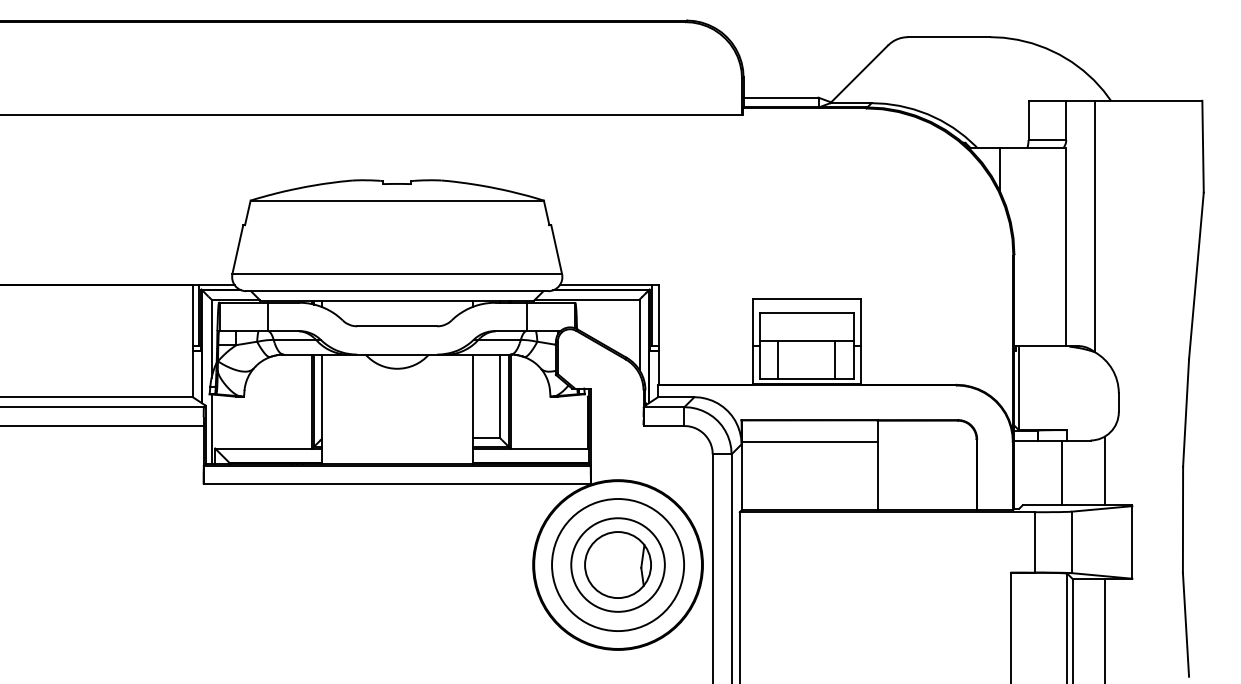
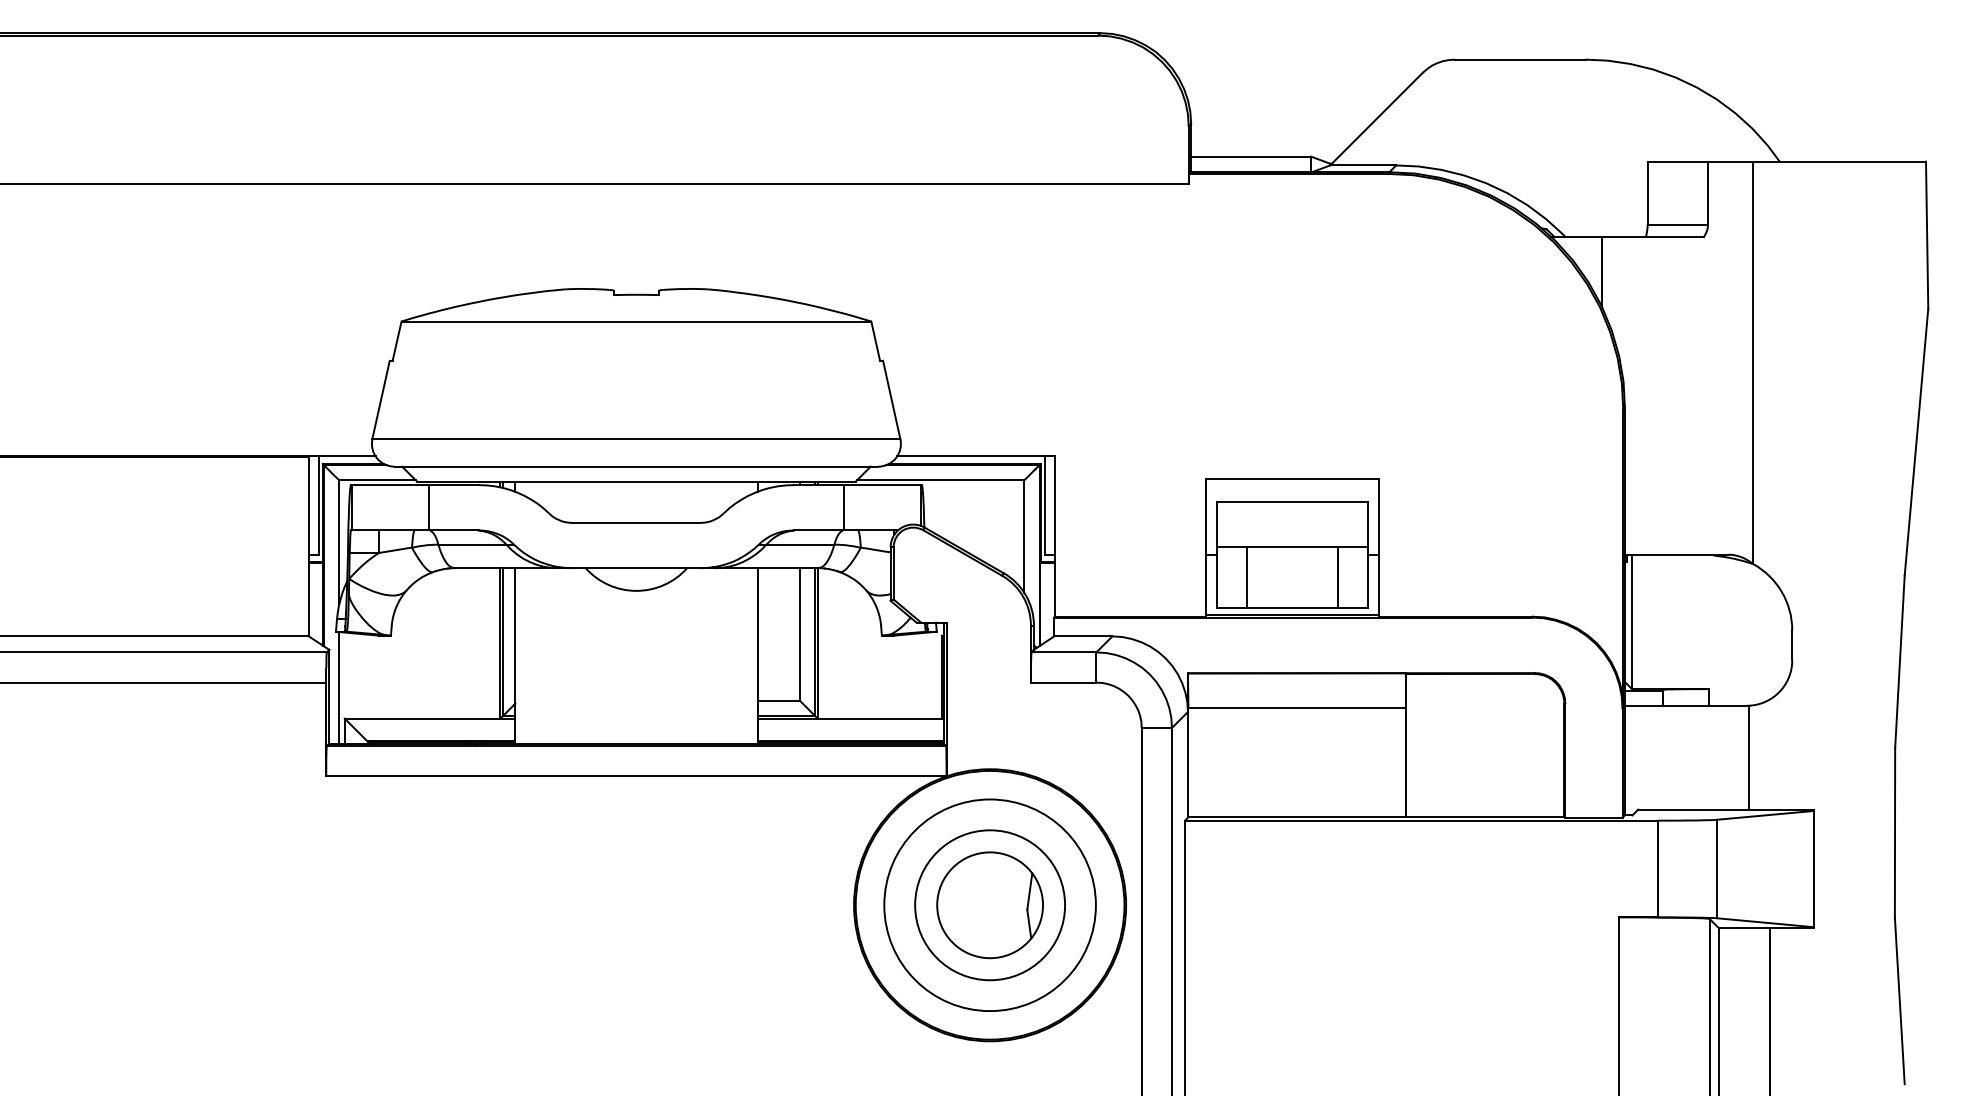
line: (1066, 246) -> (1708, 395), removed
line: (1104, 470) -> (1769, 753), removed
line: (1061, 472) -> (1748, 757), moved

